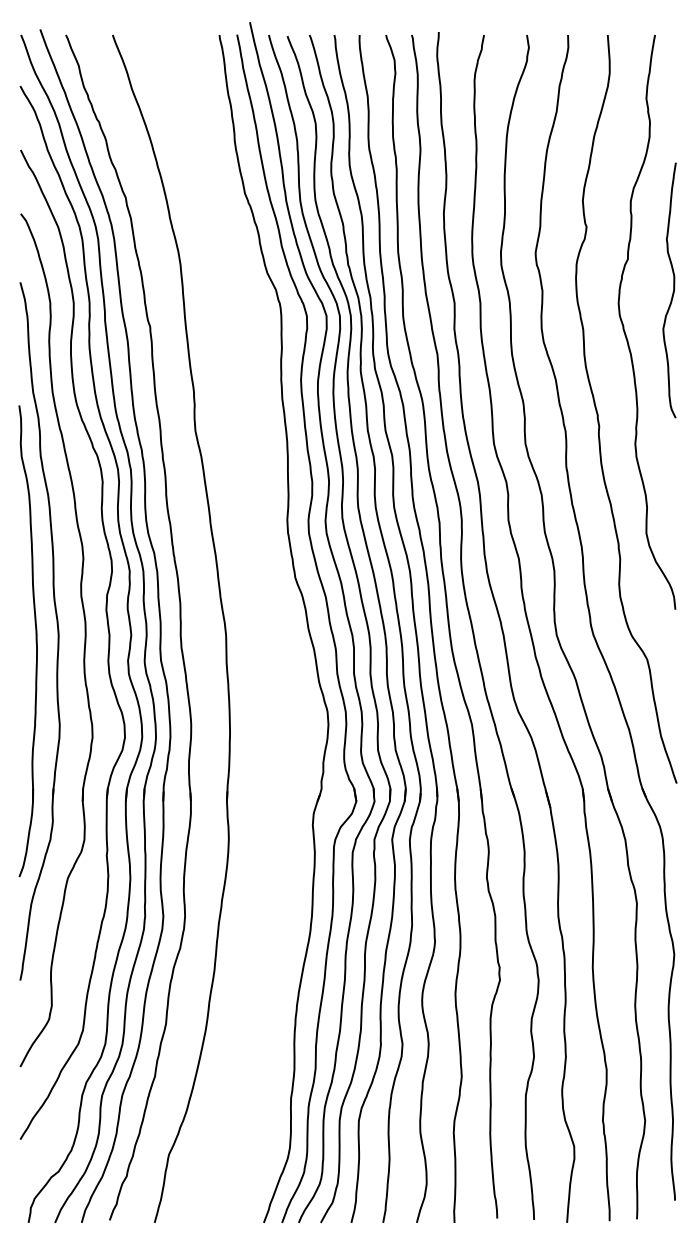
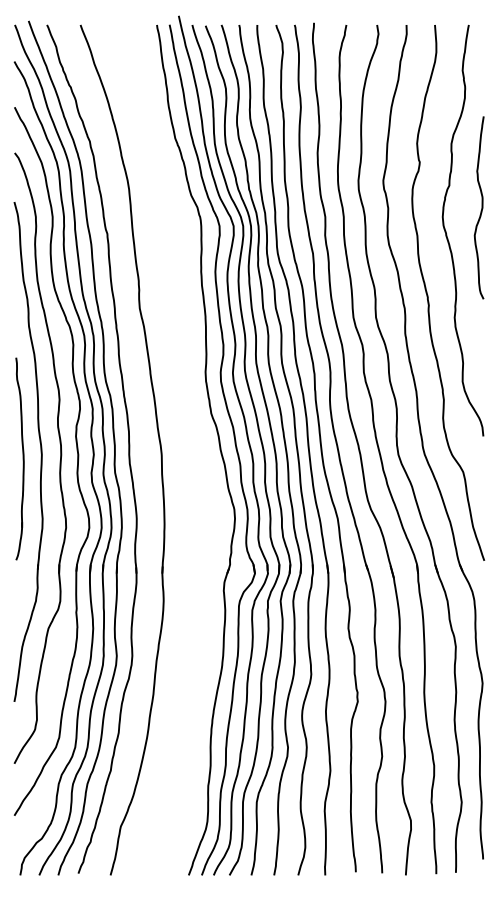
part: (27, 640) -> (19, 458), size x0.6

